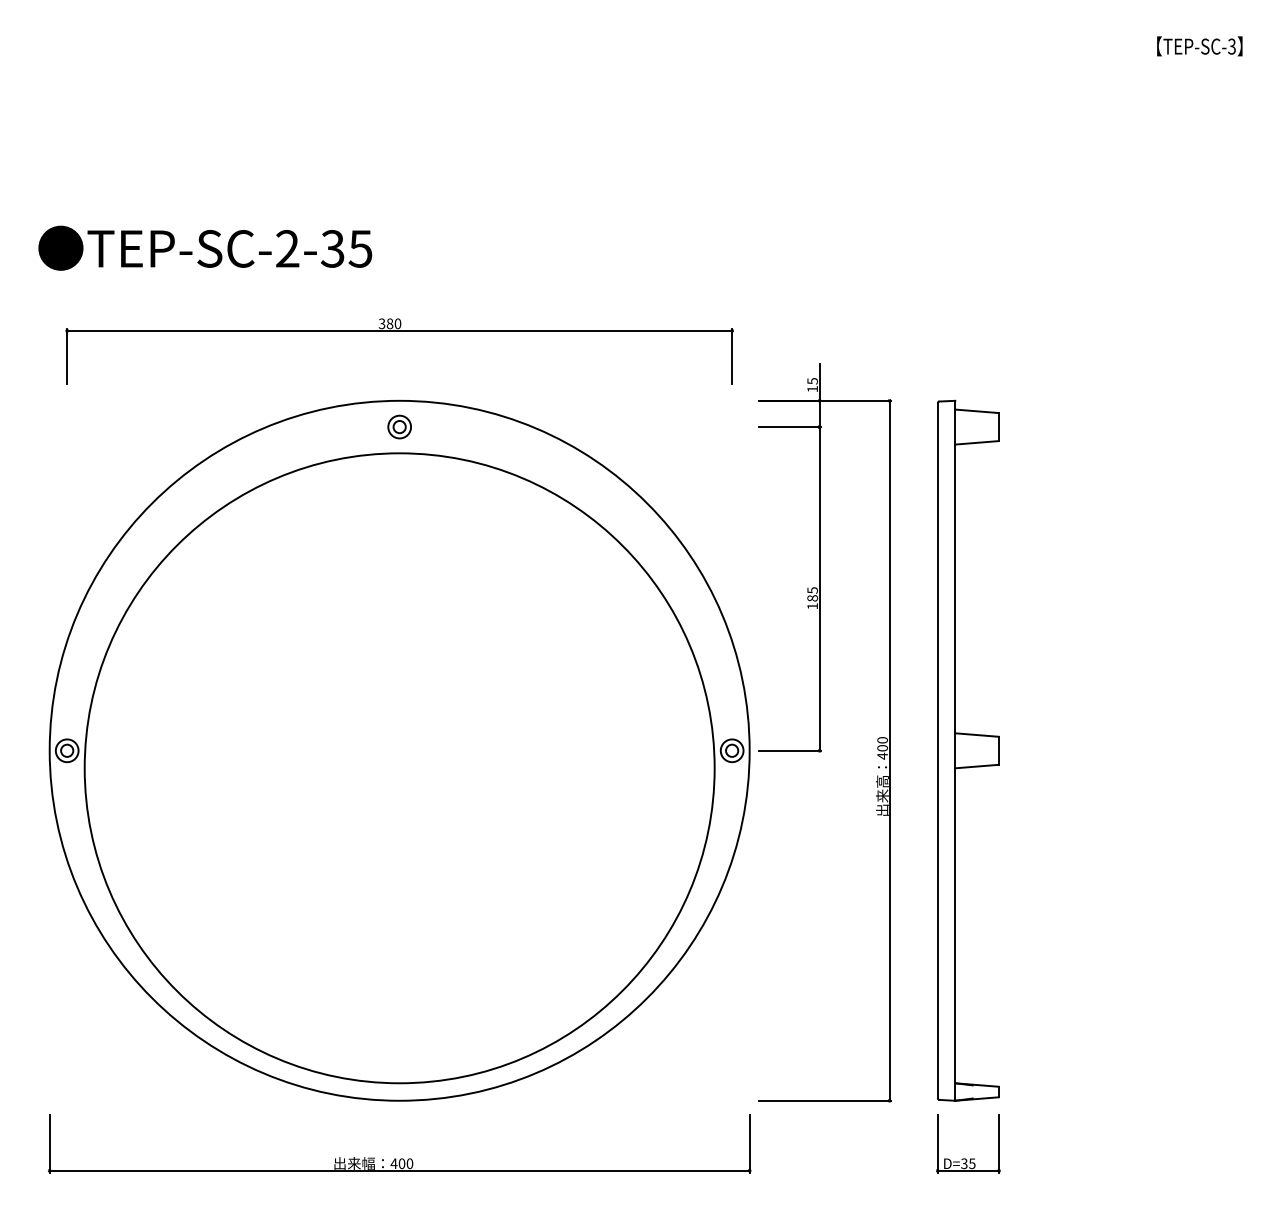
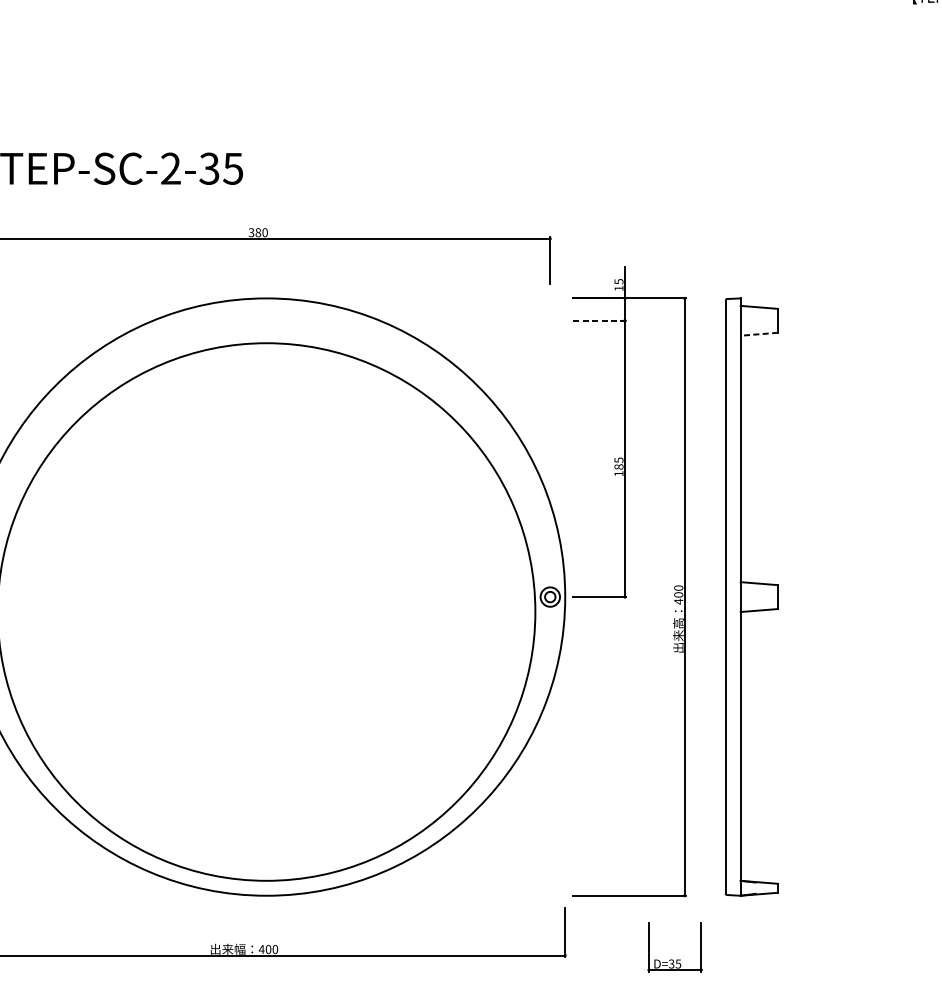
part: (399, 426) -> (266, 320), removed
line: (790, 427) -> (600, 321), solid -> dashed
line: (977, 442) -> (759, 333), solid -> dashed
part: (970, 1158) -> (676, 959), moved

